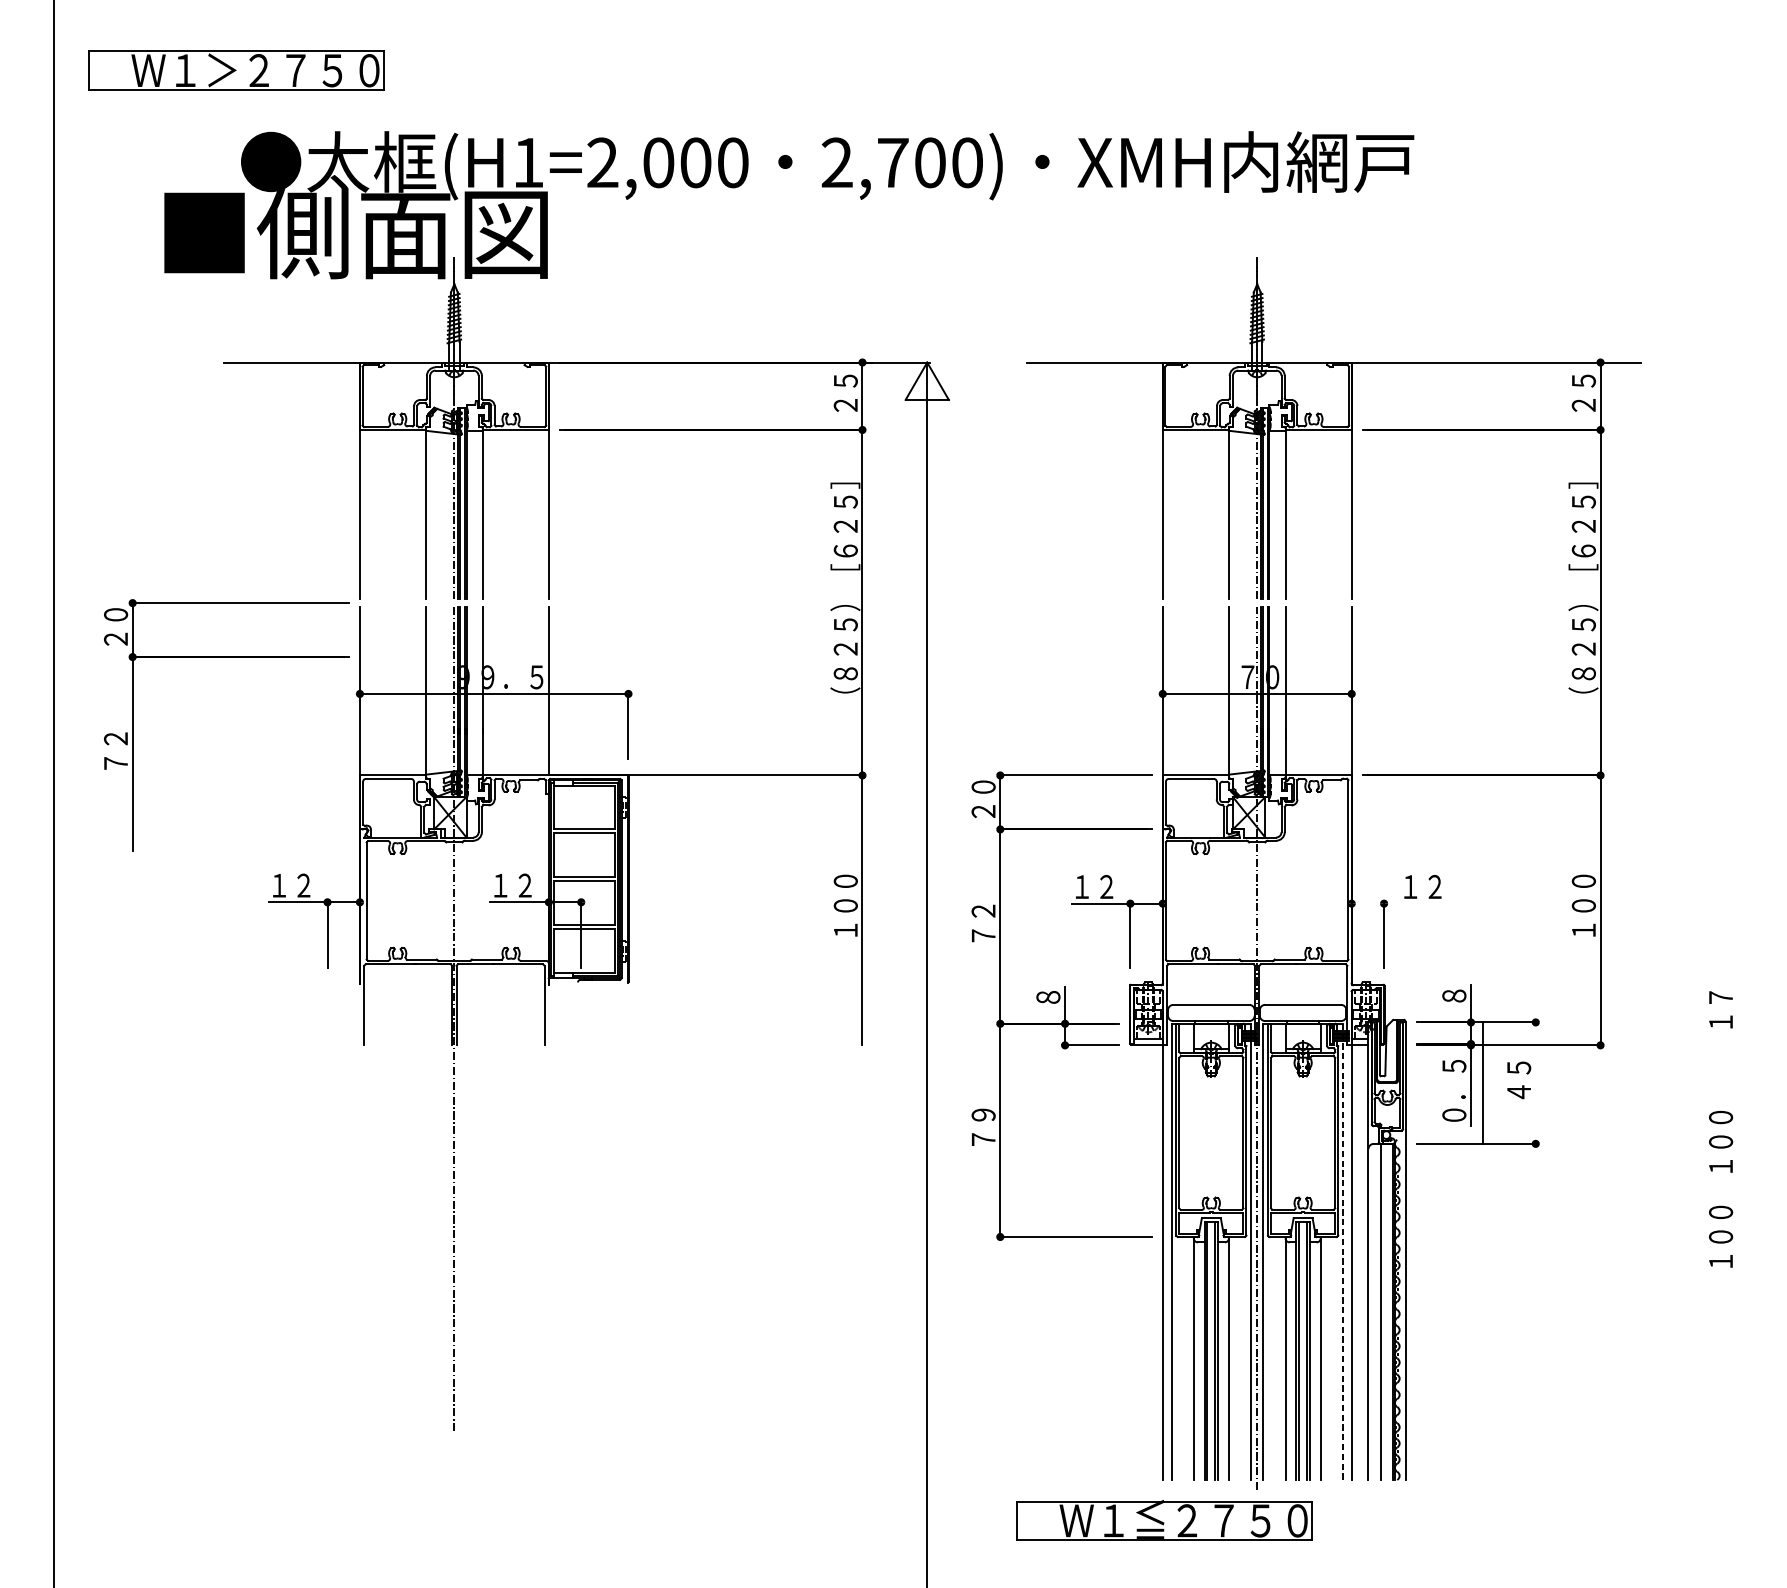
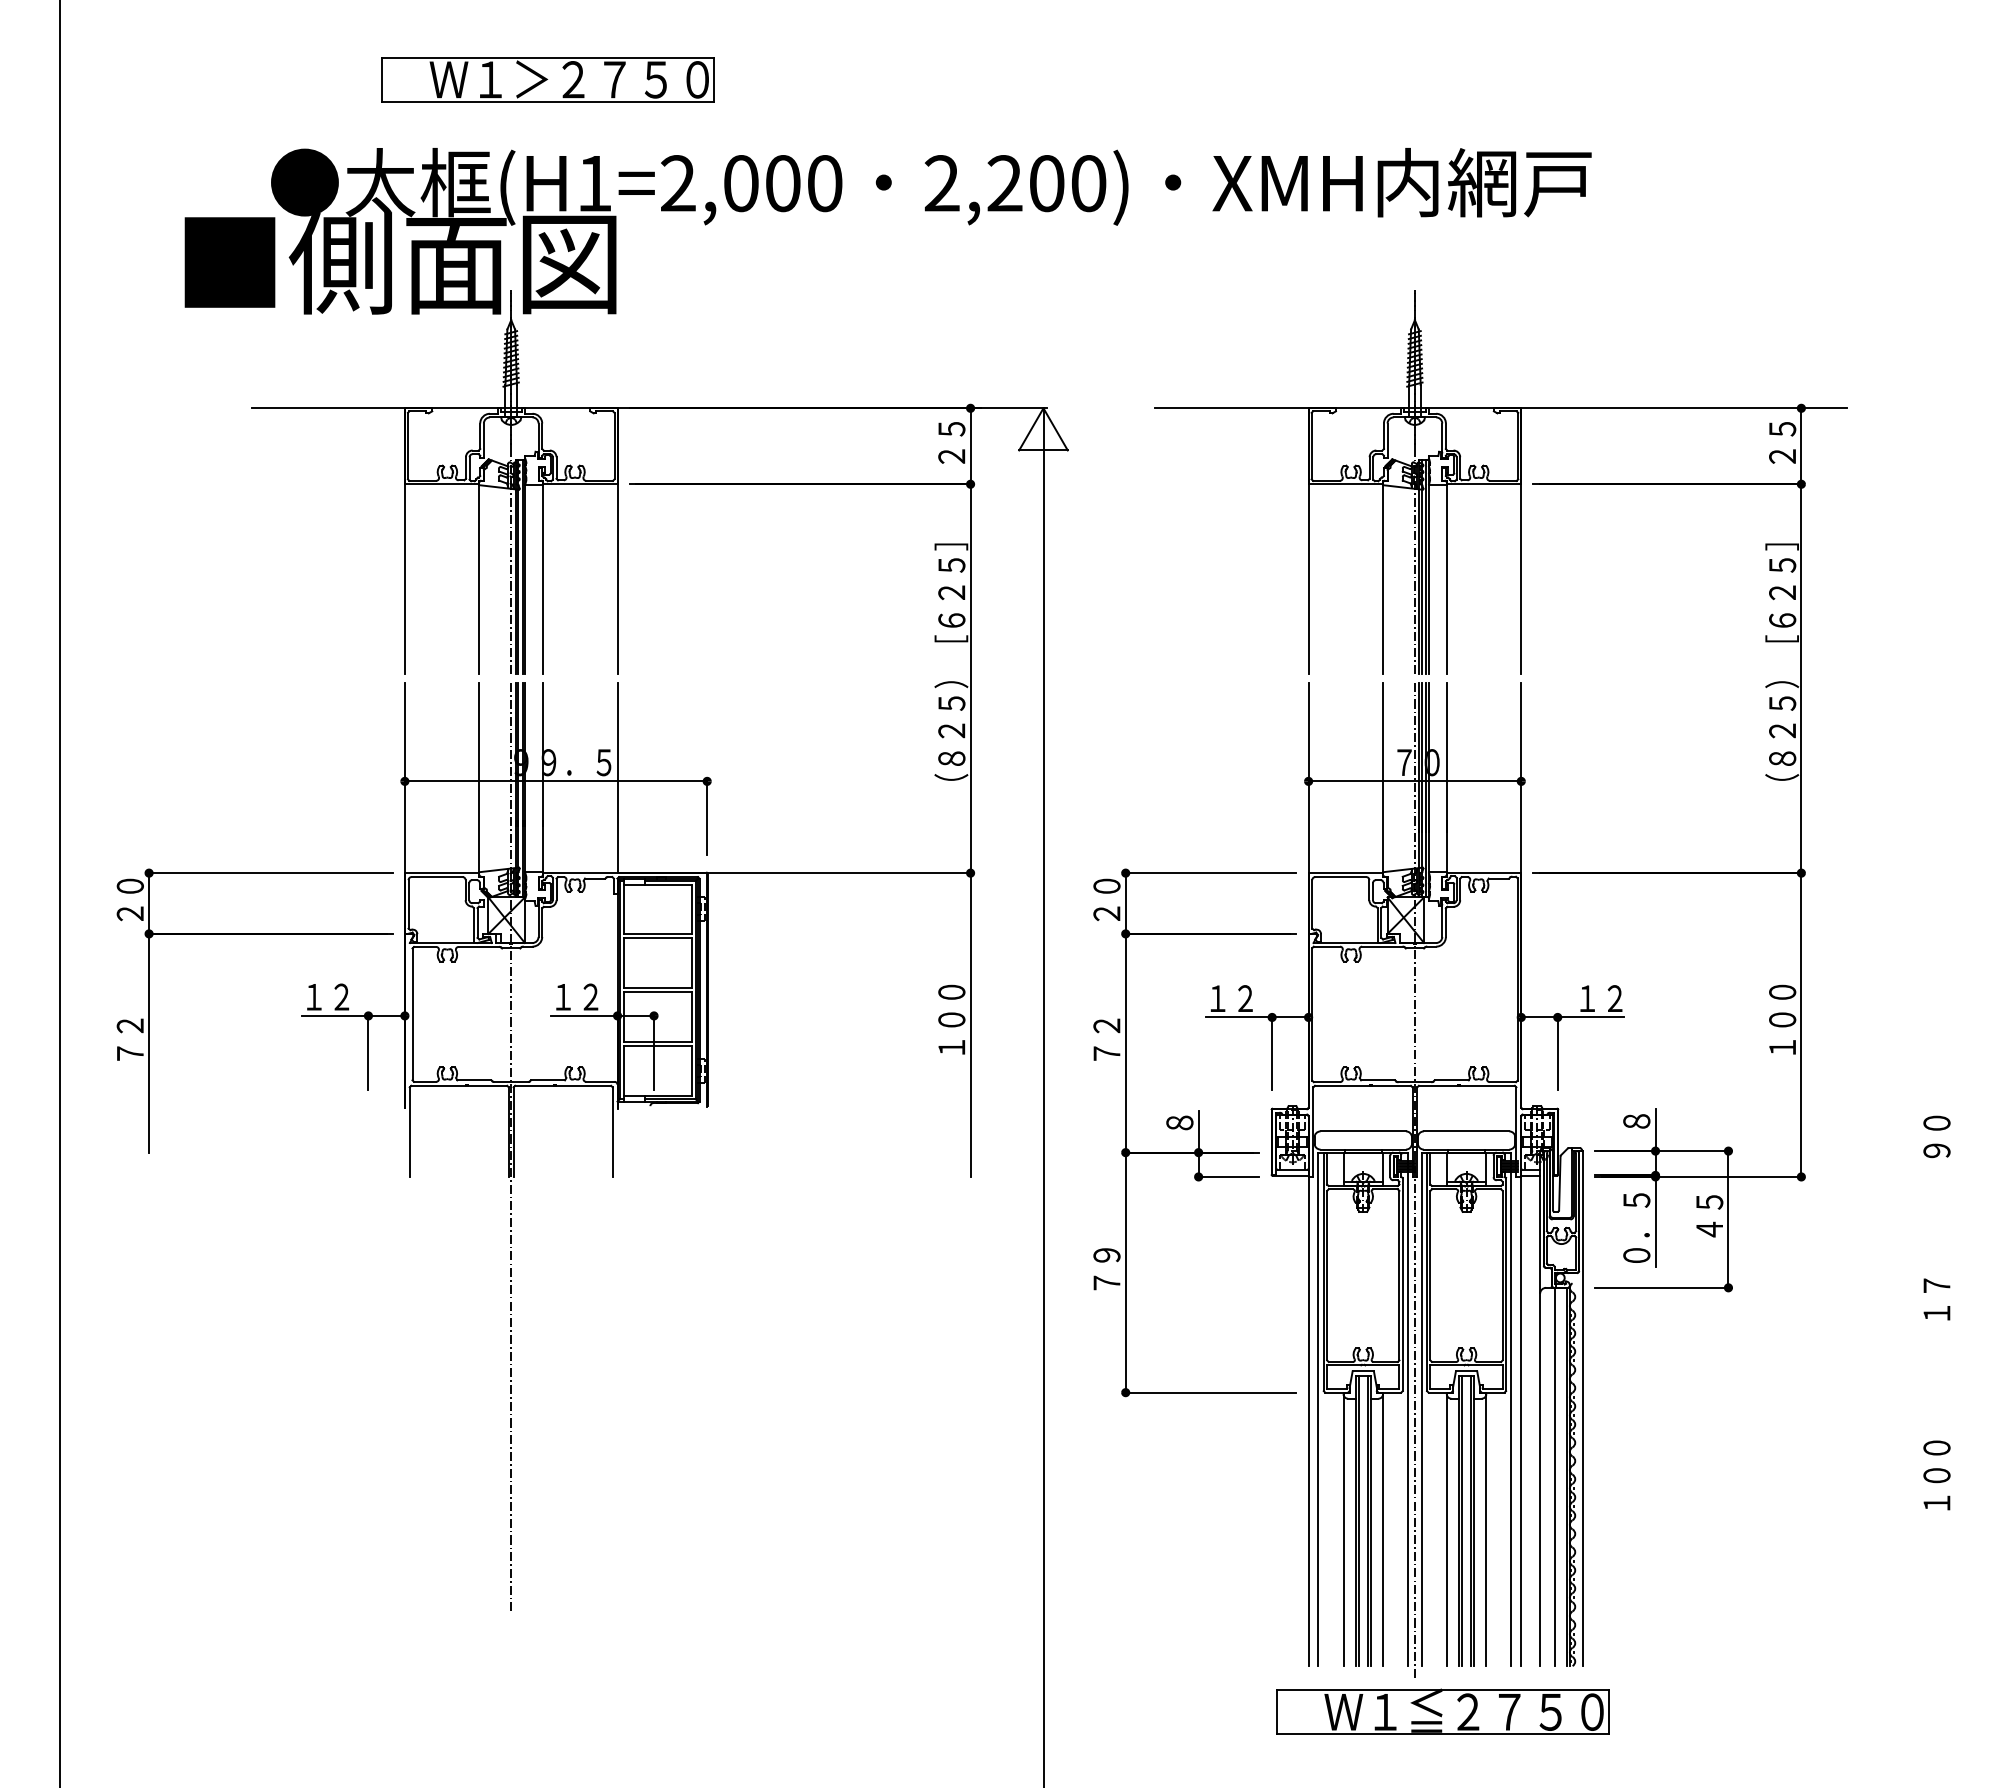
part: (236, 70) -> (547, 79), moved
text: (892, 162) -> (1004, 183), 2,700) -> 2,200)
part: (226, 657) -> (254, 934), moved
line: (1397, 903) -> (1572, 1017), added
text: (1720, 1009) -> (1936, 1136), １７ -> ９０
line: (1483, 1083) -> (1728, 1219), moved
text: (1720, 1129) -> (1936, 1271), １００ -> １７
text: (1720, 1236) -> (1936, 1475), moved
line: (1343, 1251) -> (1511, 1409), dashed -> solid
part: (1164, 1520) -> (1442, 1711), moved

